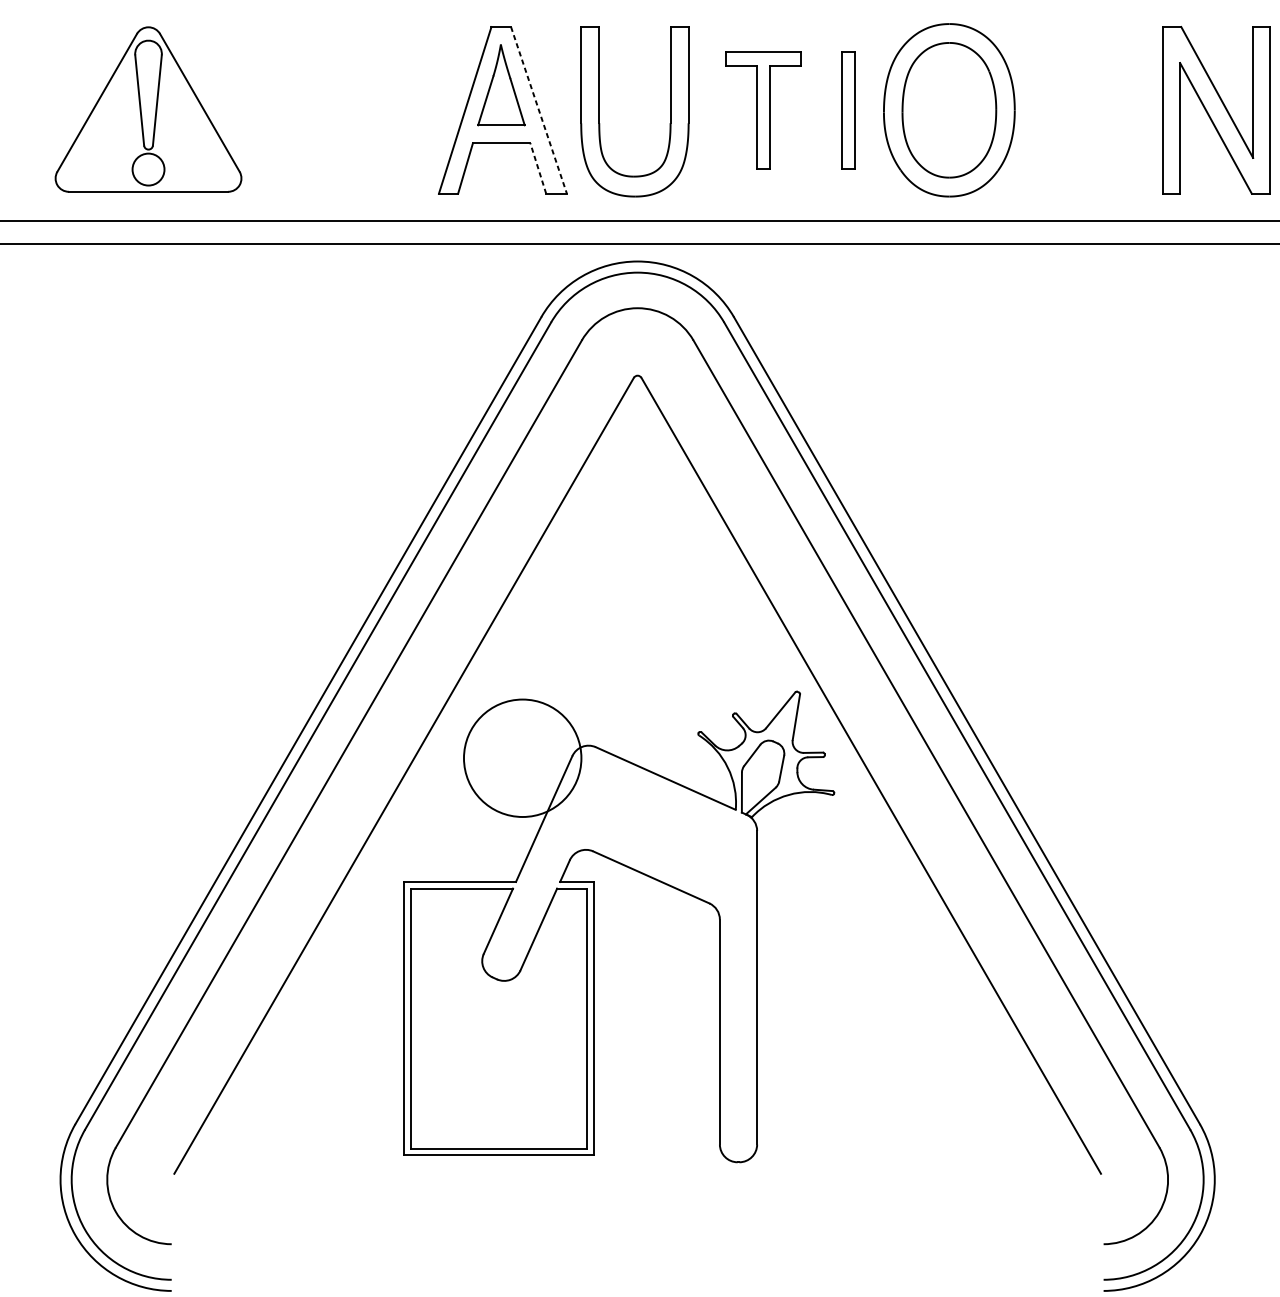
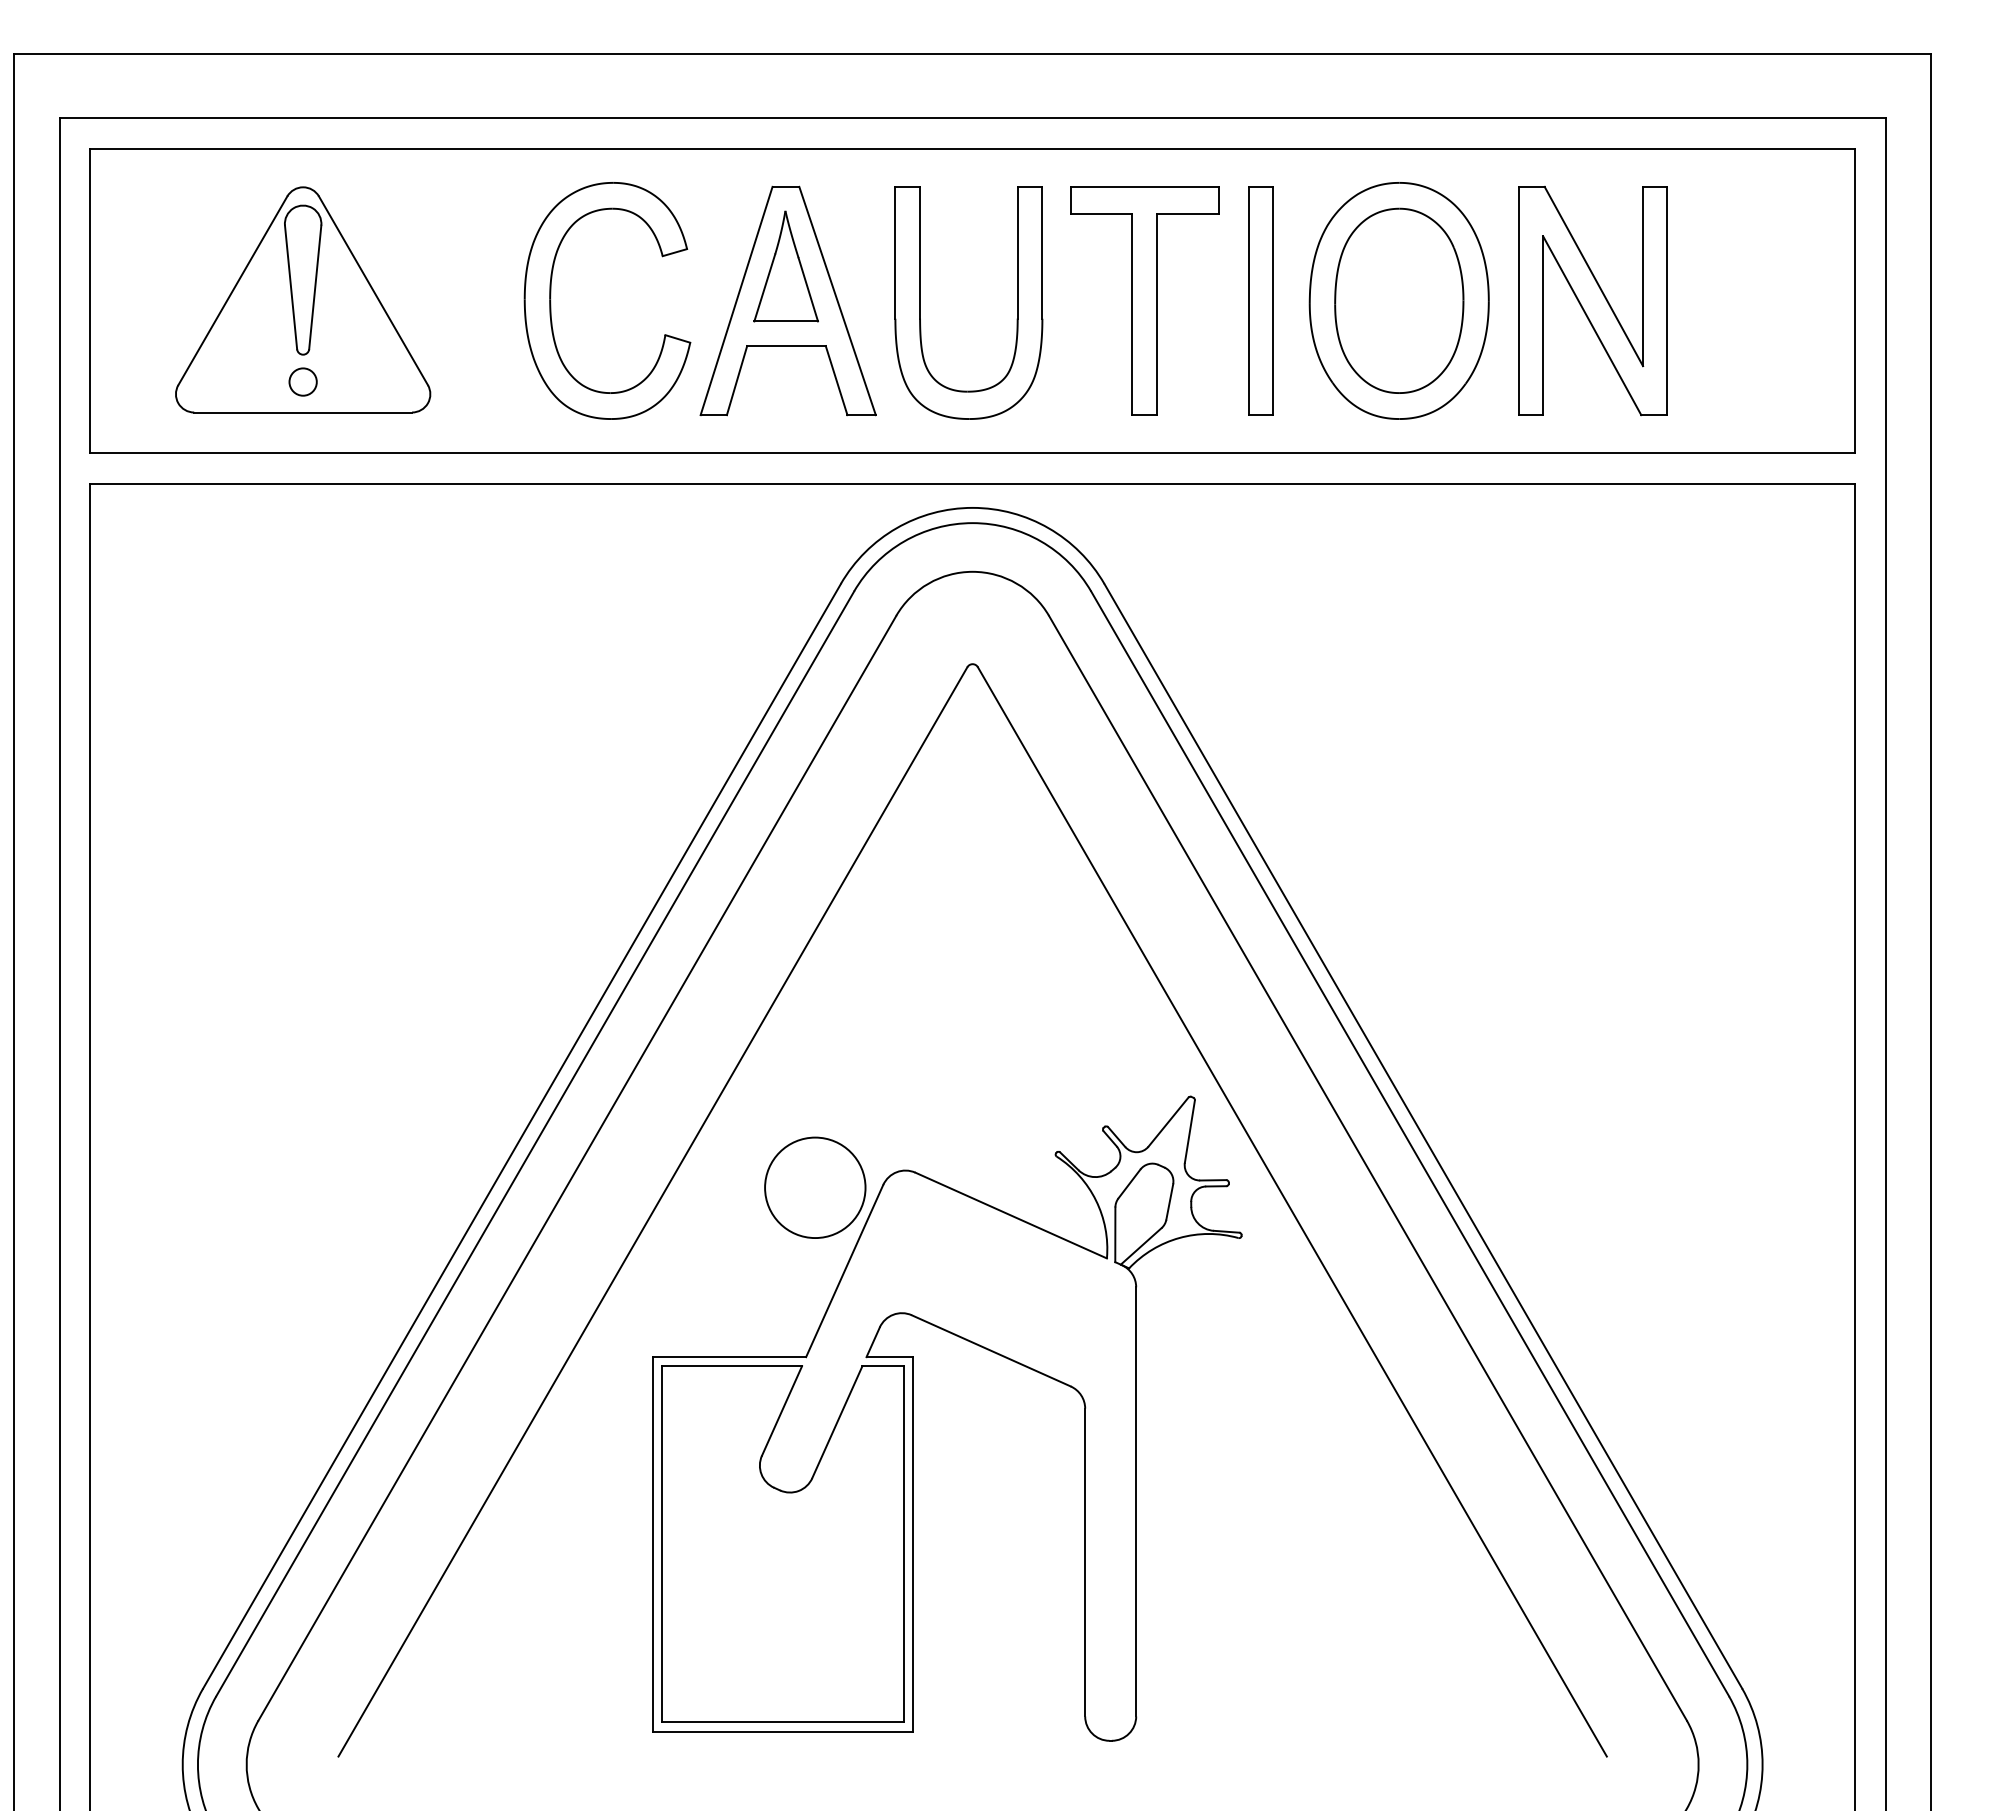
part: (329, 109) -> (551, 300), added
part: (763, 109) -> (1144, 300), size x1.43
part: (847, 109) -> (1260, 300), size x1.43
line: (538, 110) -> (837, 301), dashed -> solid
part: (1216, 110) -> (1592, 301), moved
line: (538, 168) -> (836, 380), dashed -> solid
circle: (148, 169) -> (302, 381), size x0.62
circle: (522, 758) -> (815, 1187), size x0.62

